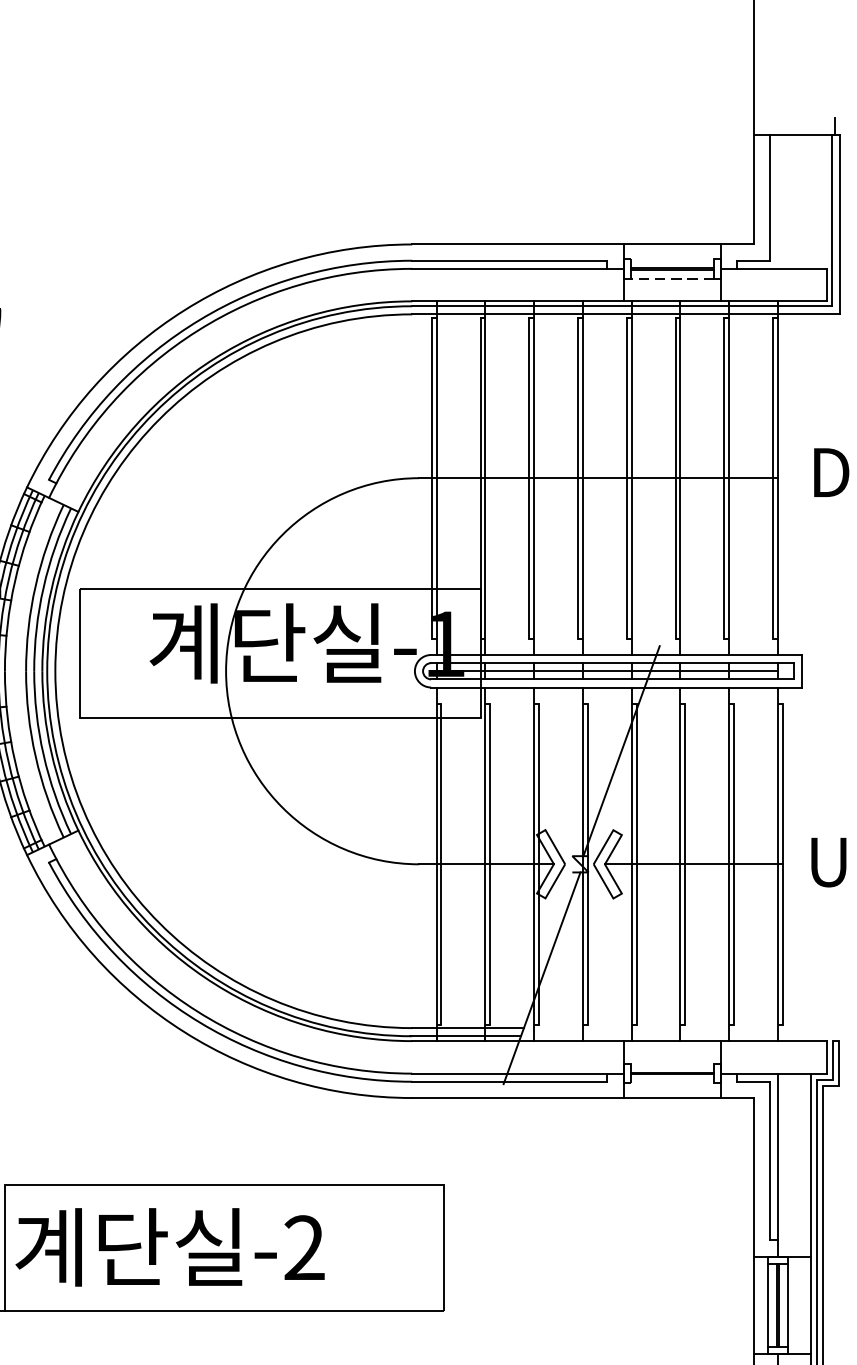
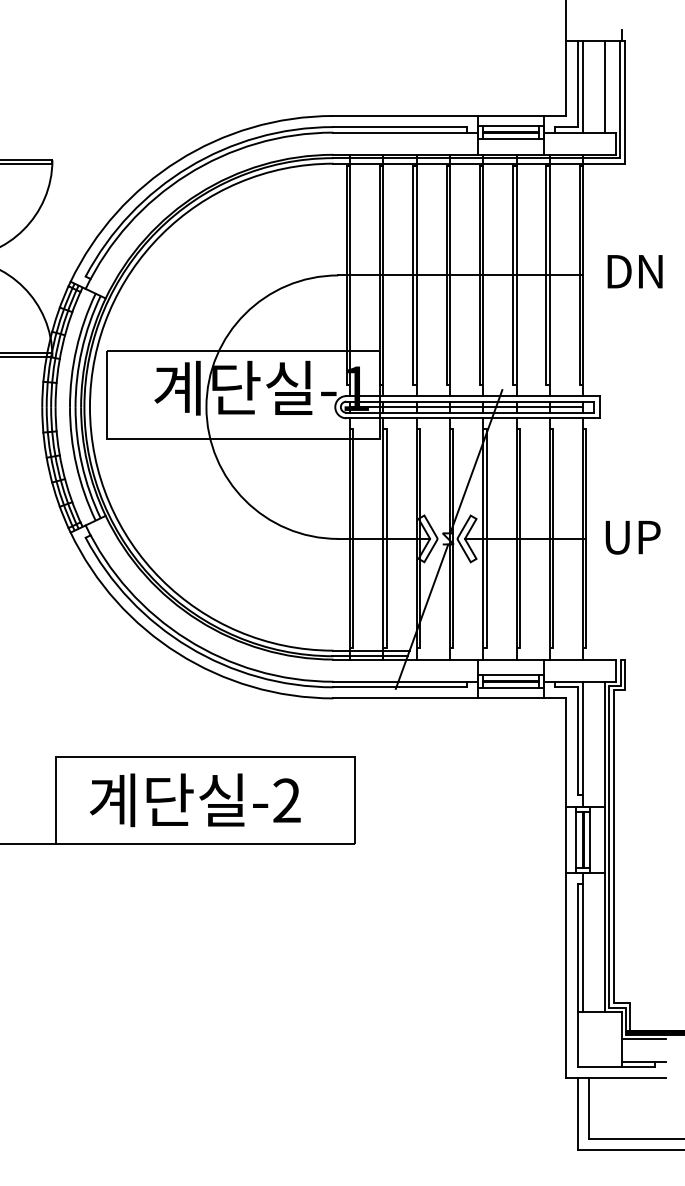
line: (778, 201) -> (583, 86), added
line: (810, 201) -> (605, 86), added
line: (671, 258) -> (510, 125), added
line: (671, 278) -> (510, 139), dashed -> solid
line: (671, 1064) -> (510, 675), added
line: (671, 1083) -> (510, 688), added
text: (170, 1247) -> (195, 800), moved

